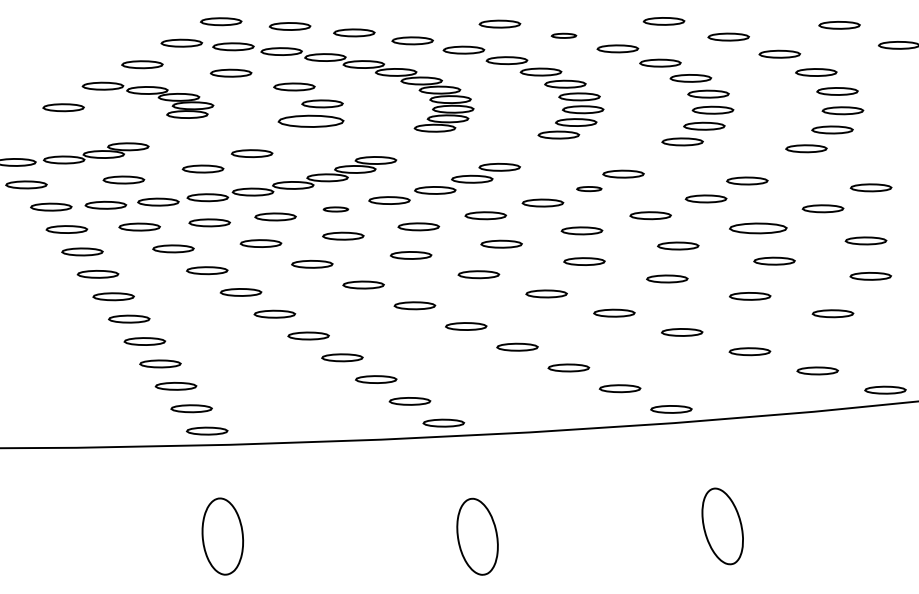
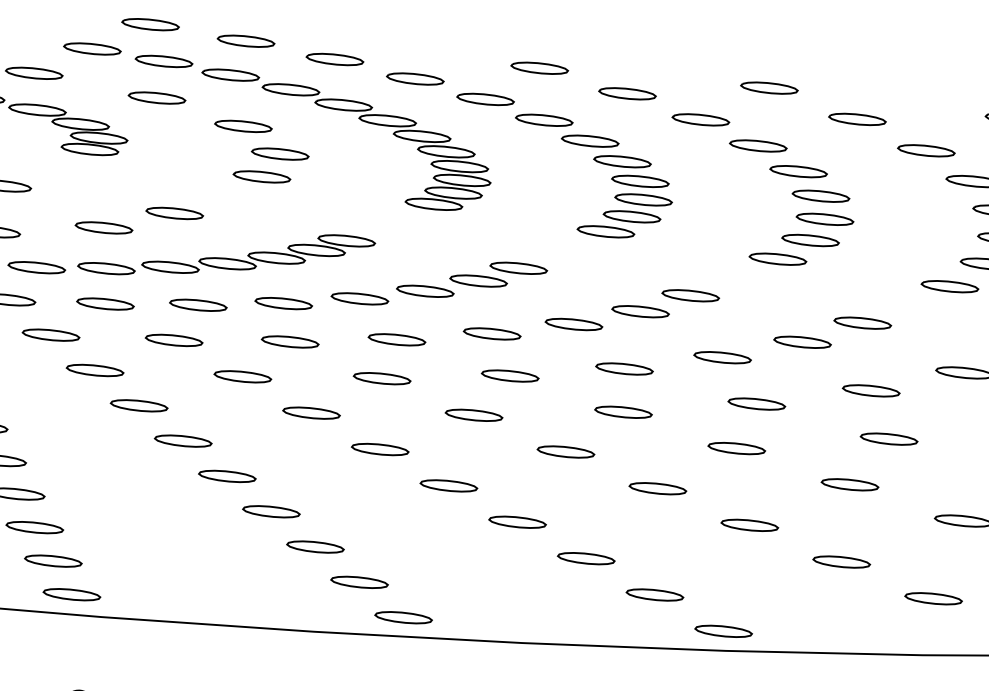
part: (563, 35) -> (626, 93), size x1.67
part: (311, 121) -> (262, 177), size x0.62
part: (589, 188) -> (641, 310), size x1.67
part: (335, 209) -> (283, 303), size x1.67
part: (758, 227) -> (871, 389), size x0.71

